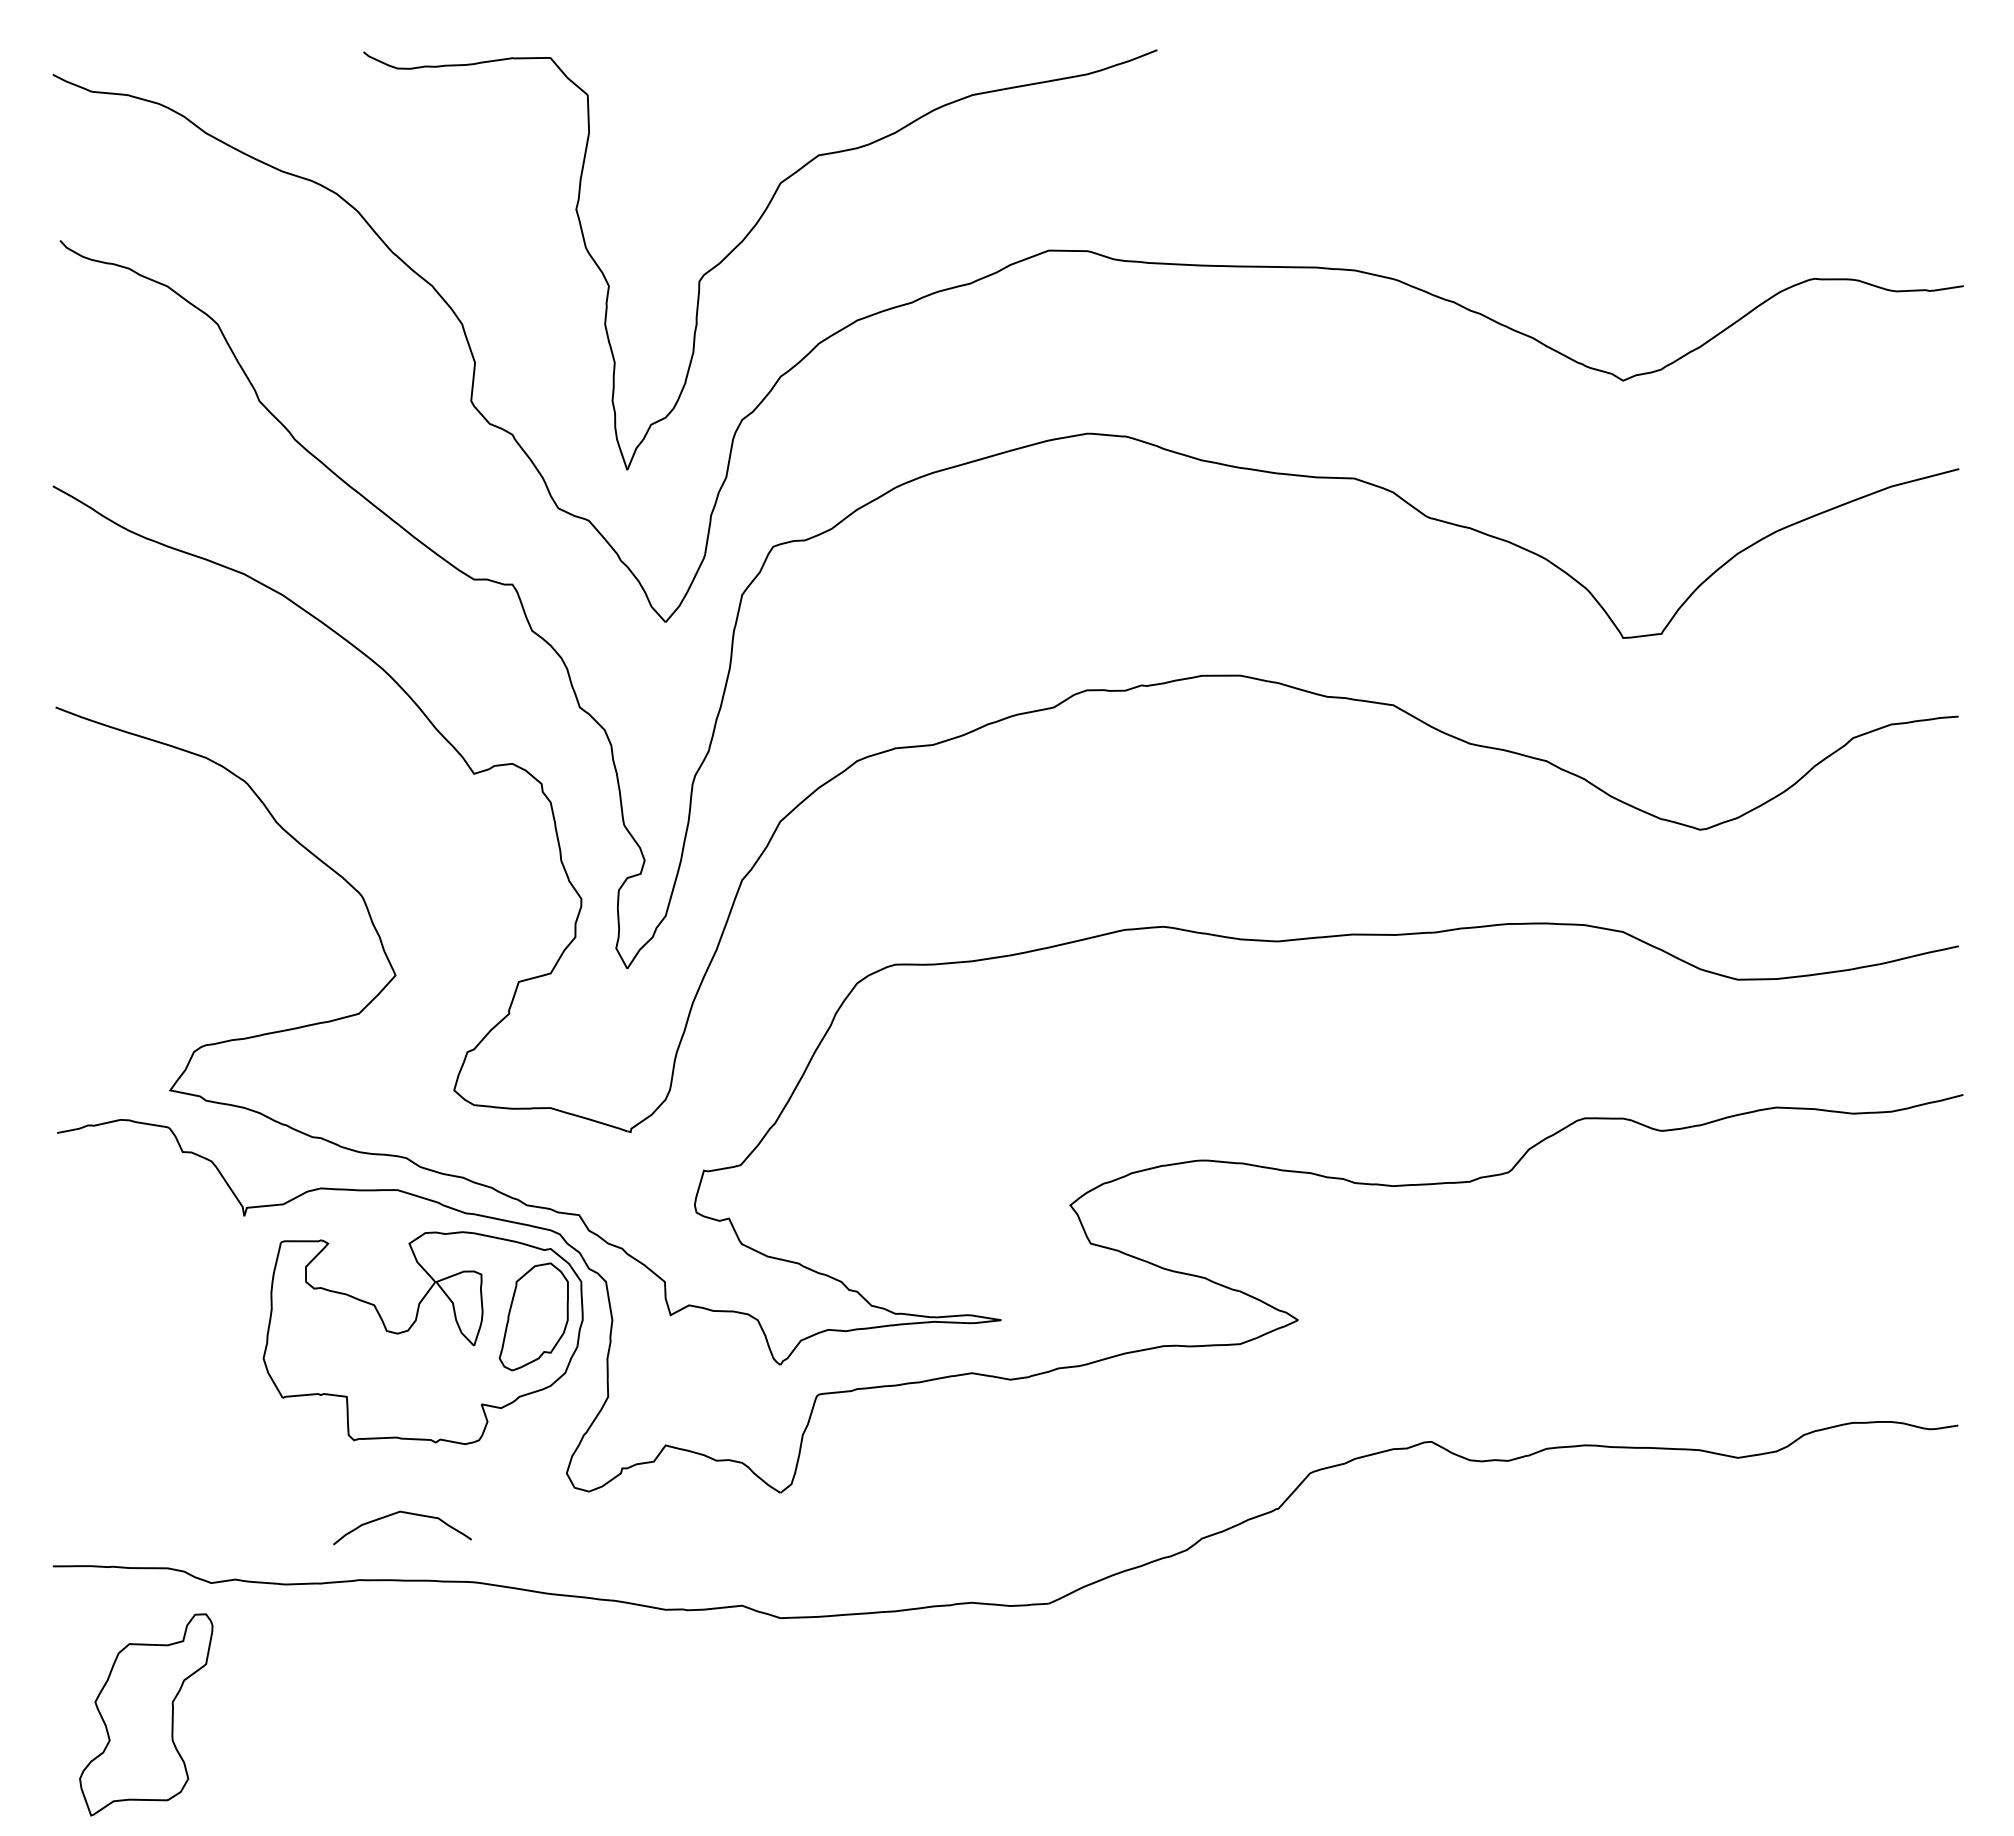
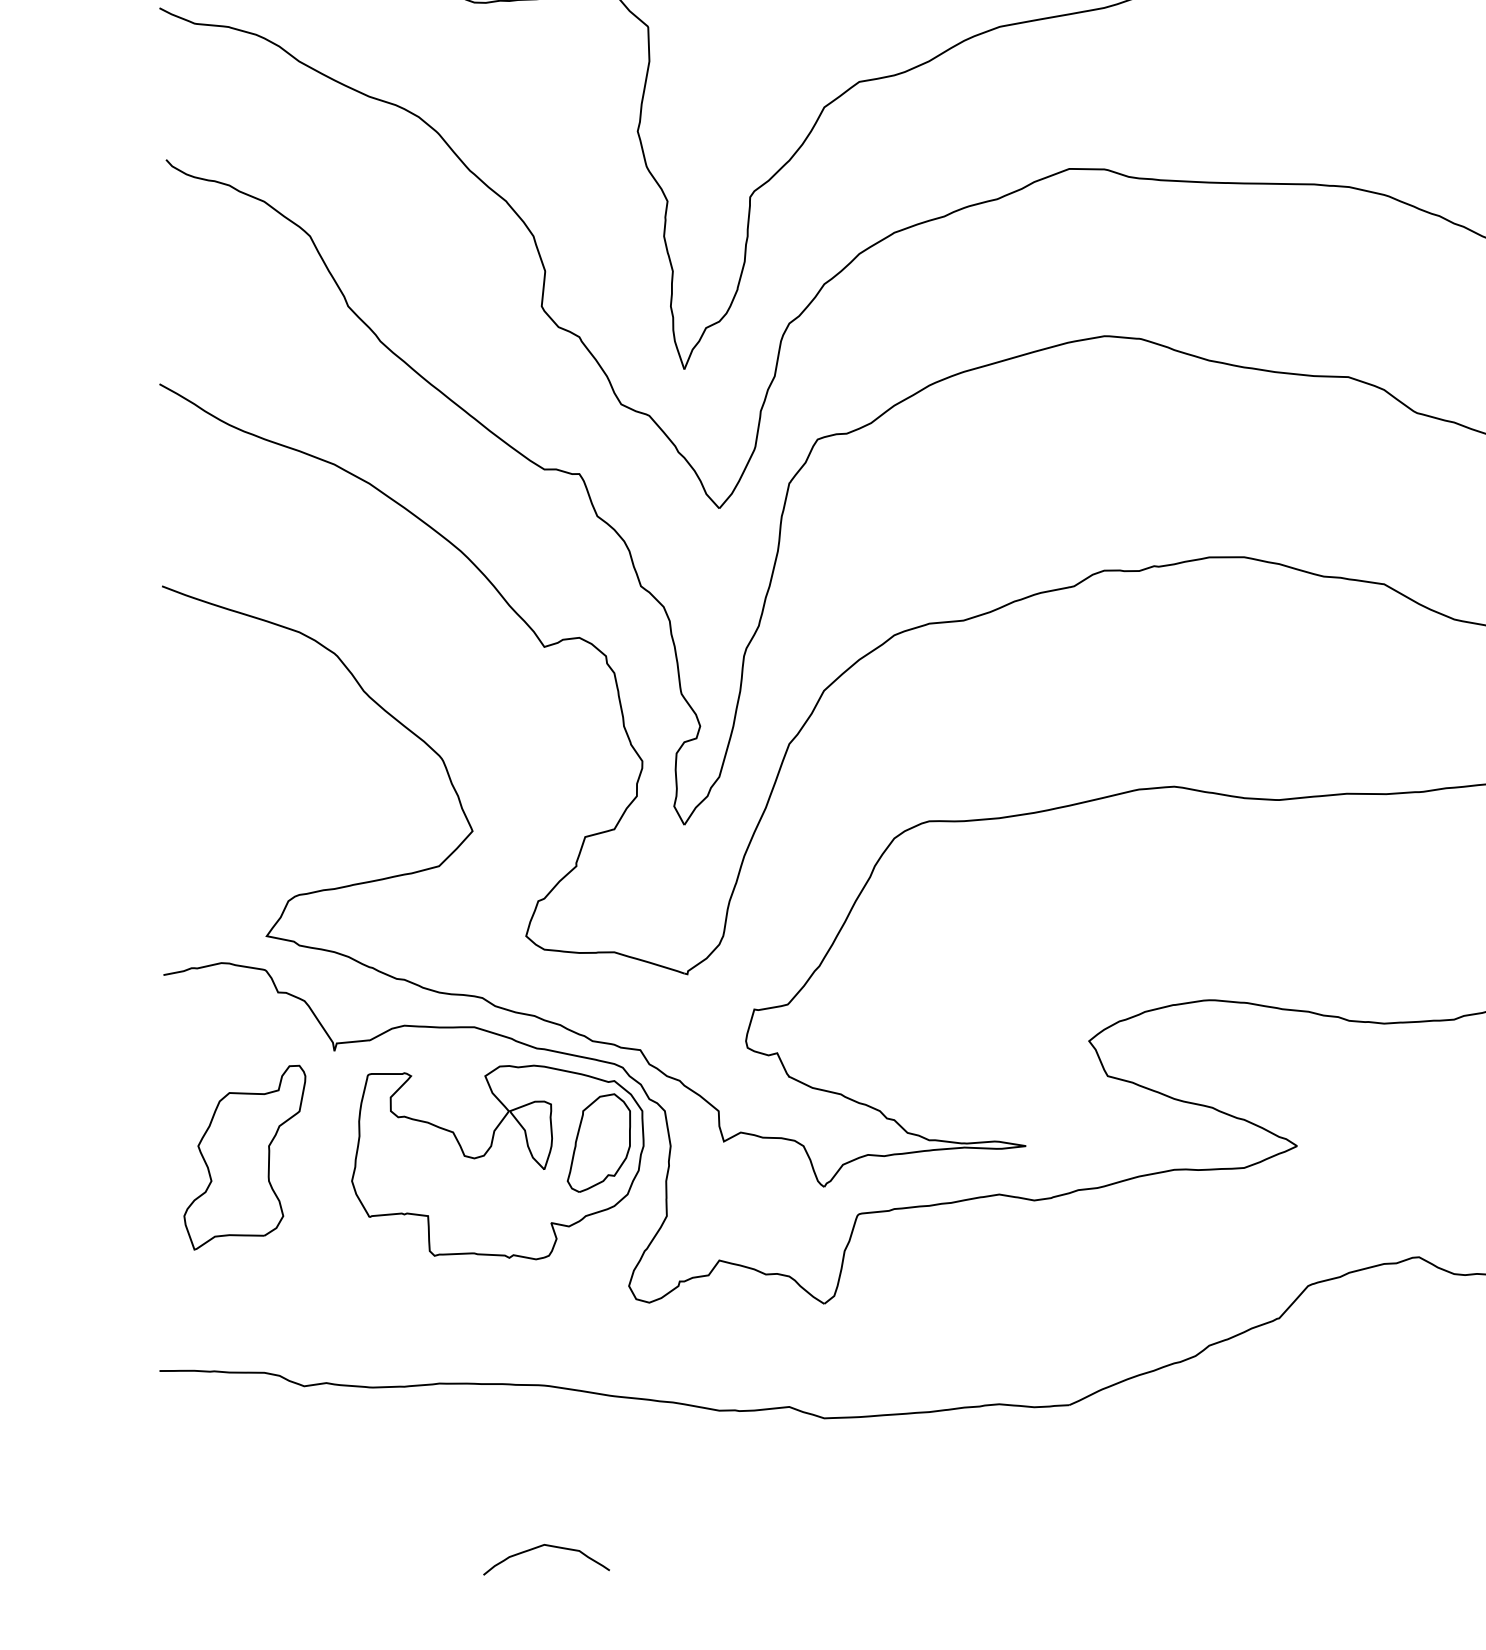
curve: (403, 1513) -> (547, 1546), moved
part: (146, 1714) -> (245, 1157), moved

